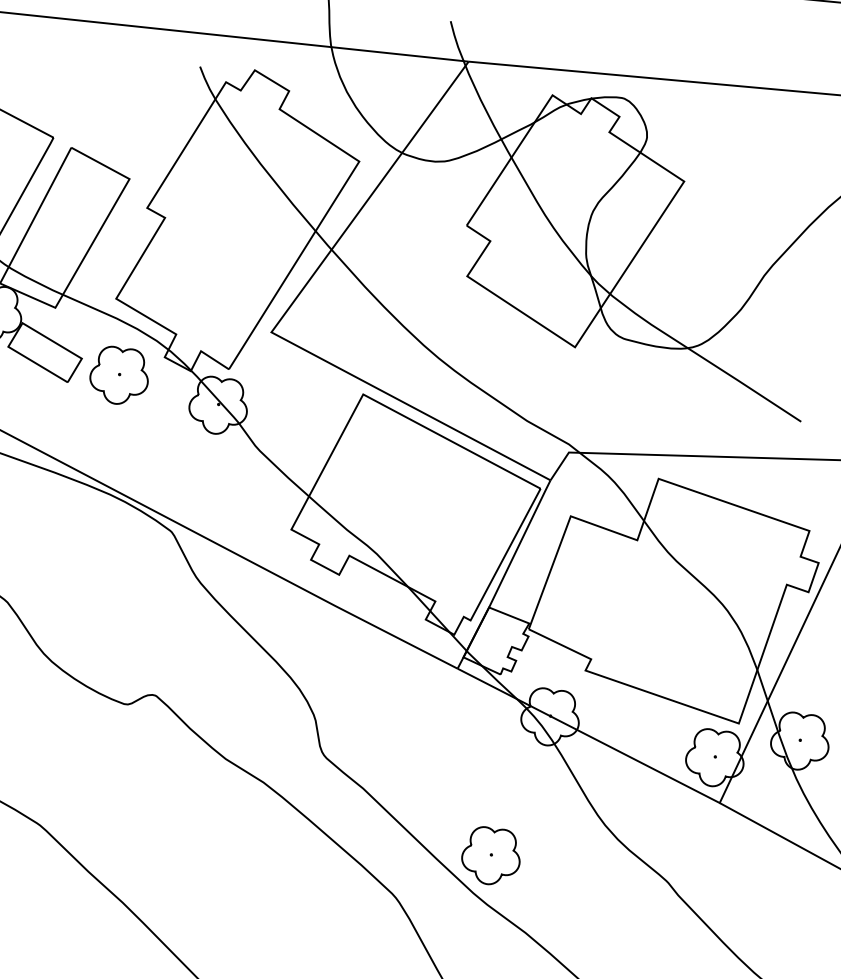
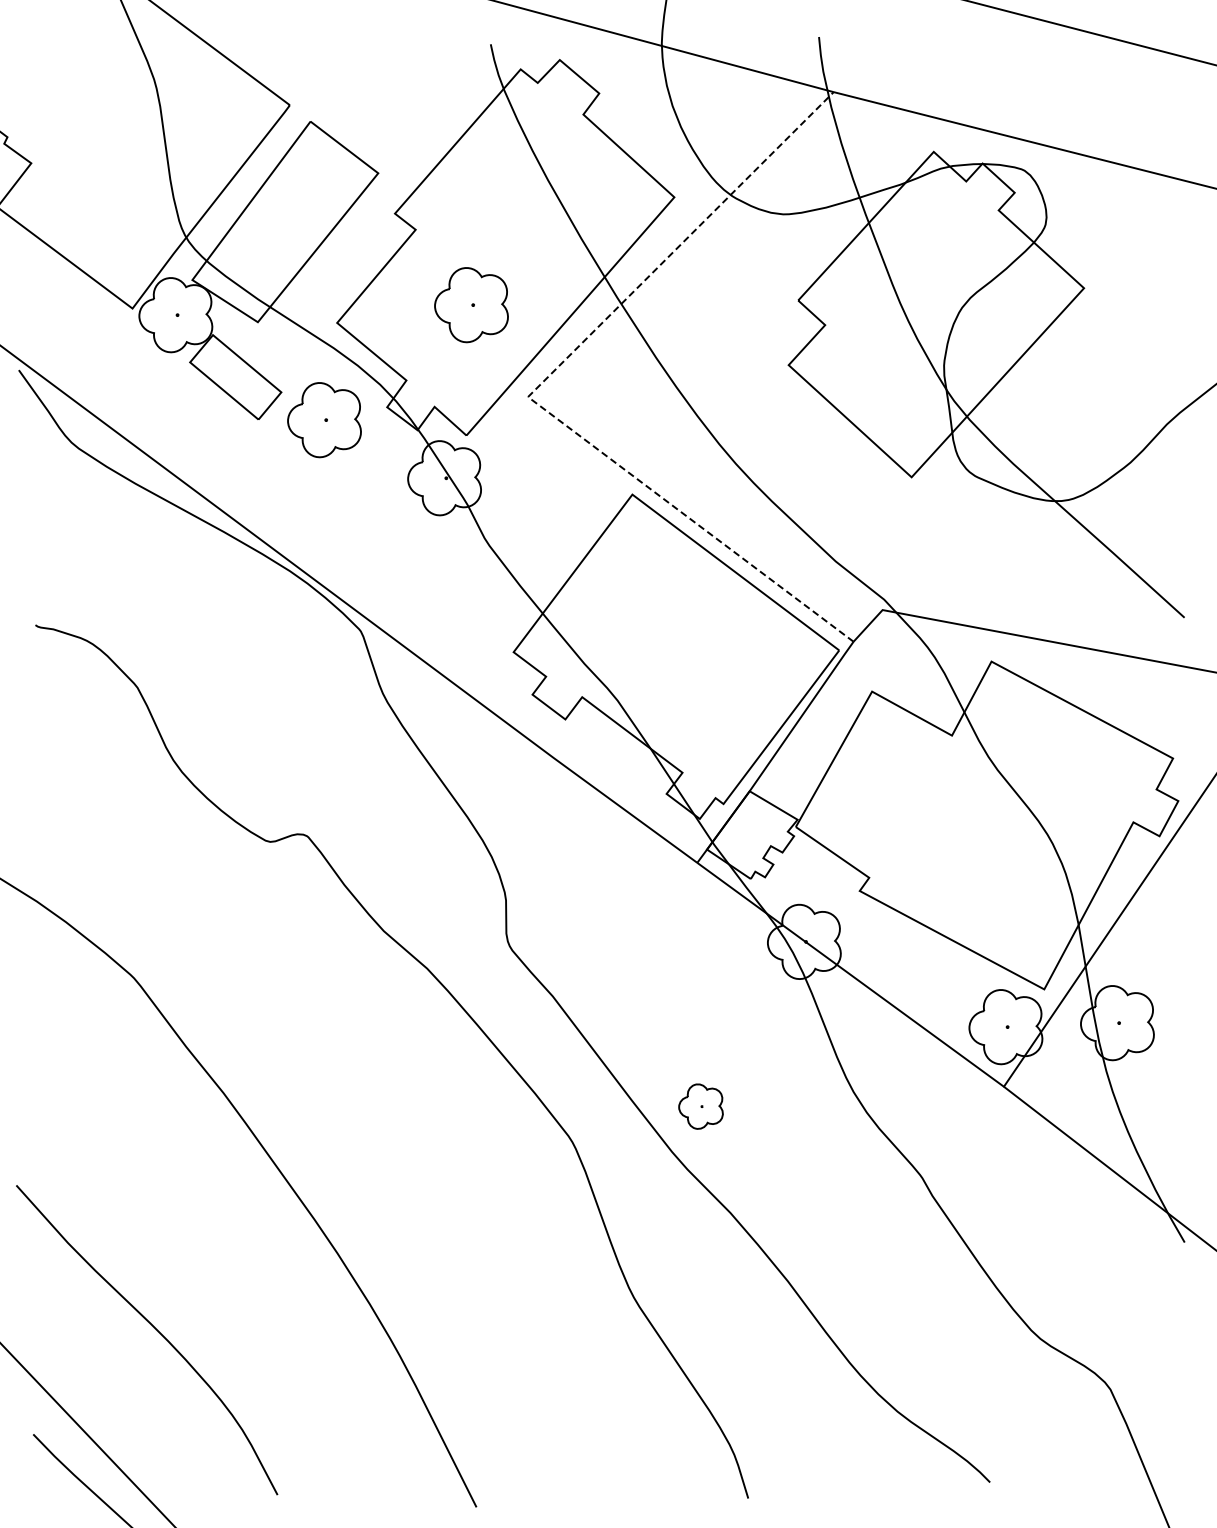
part: (217, 269) -> (471, 305), added
line: (276, 324) -> (536, 388), solid -> dashed
part: (489, 854) -> (700, 1106), size x0.6

